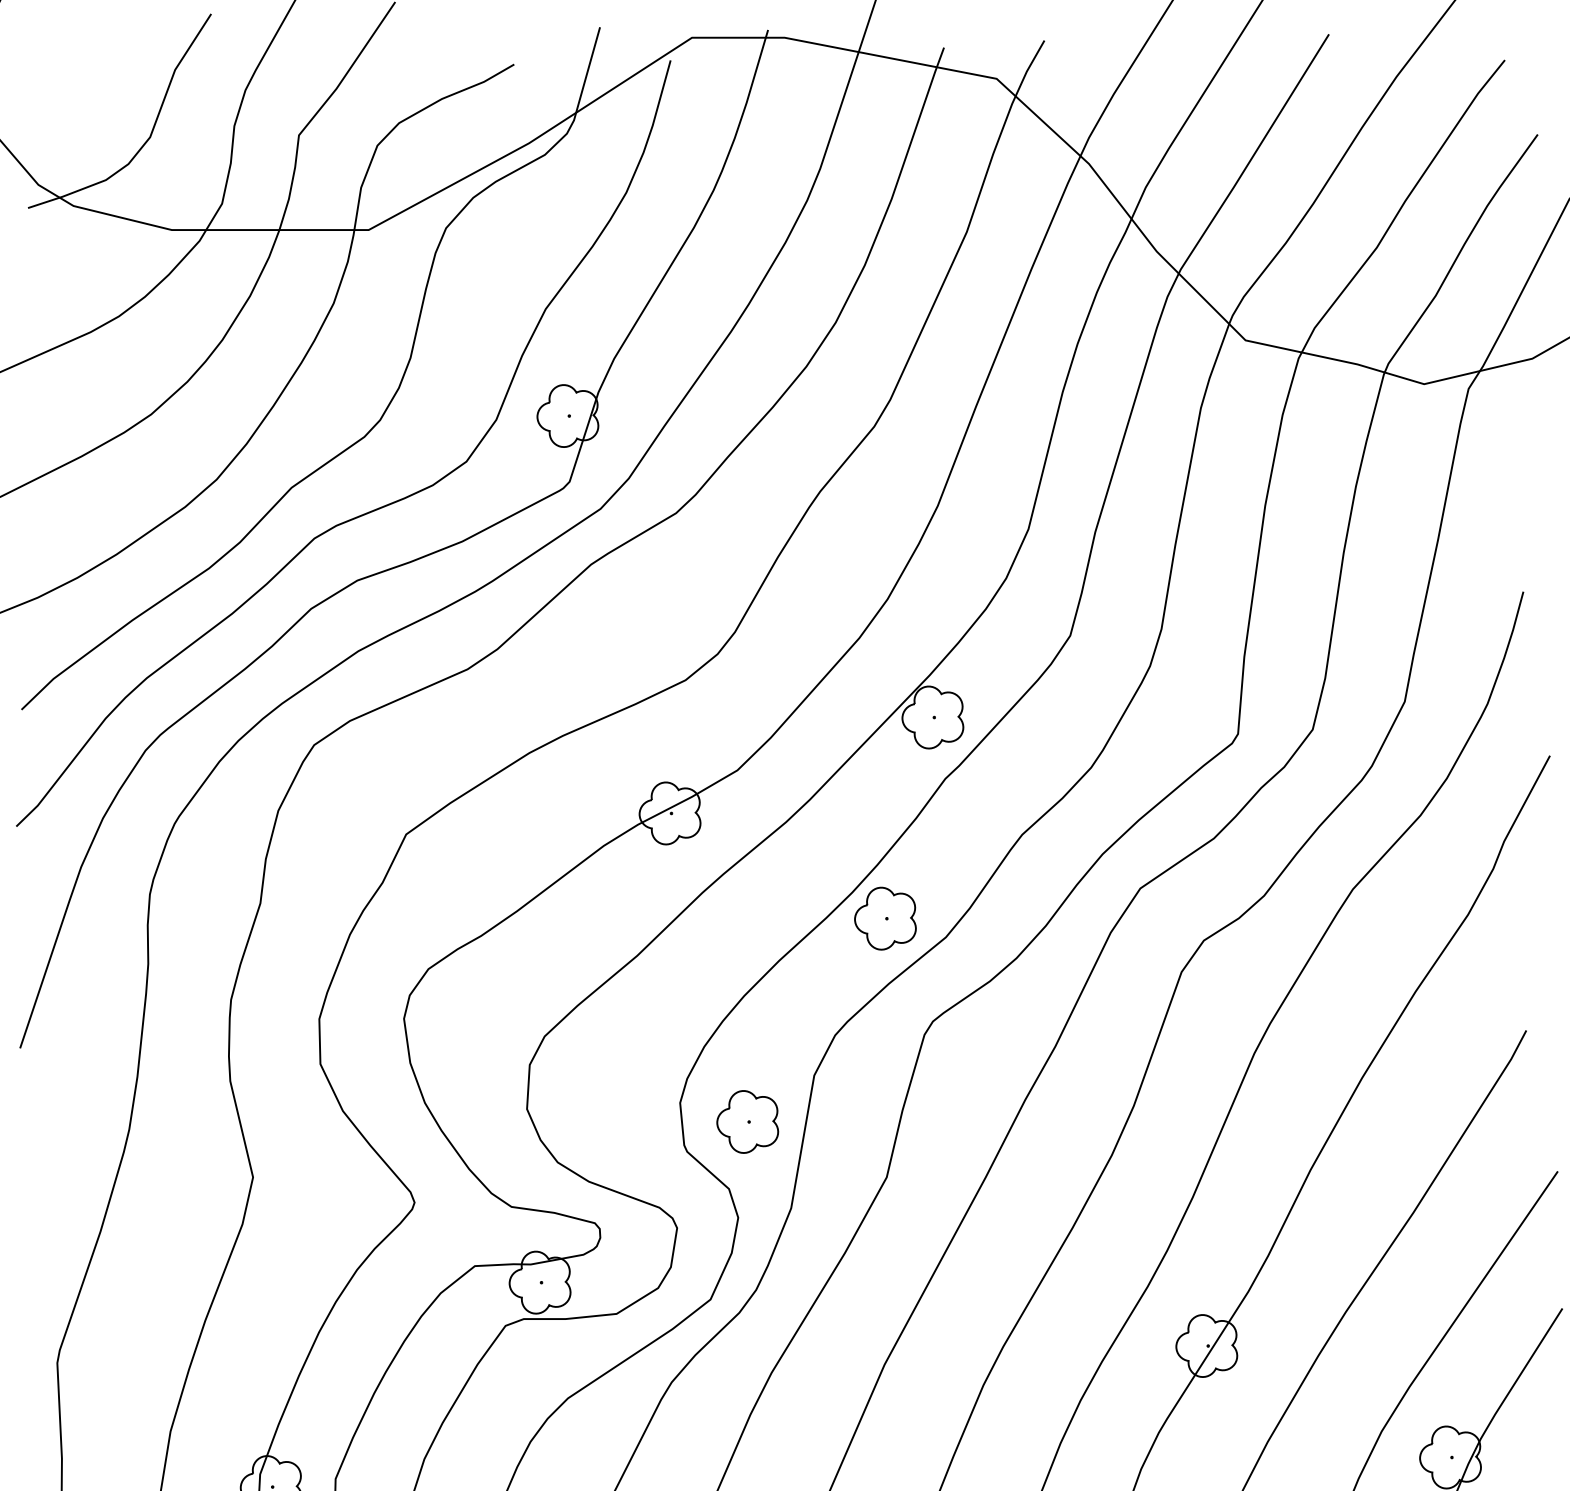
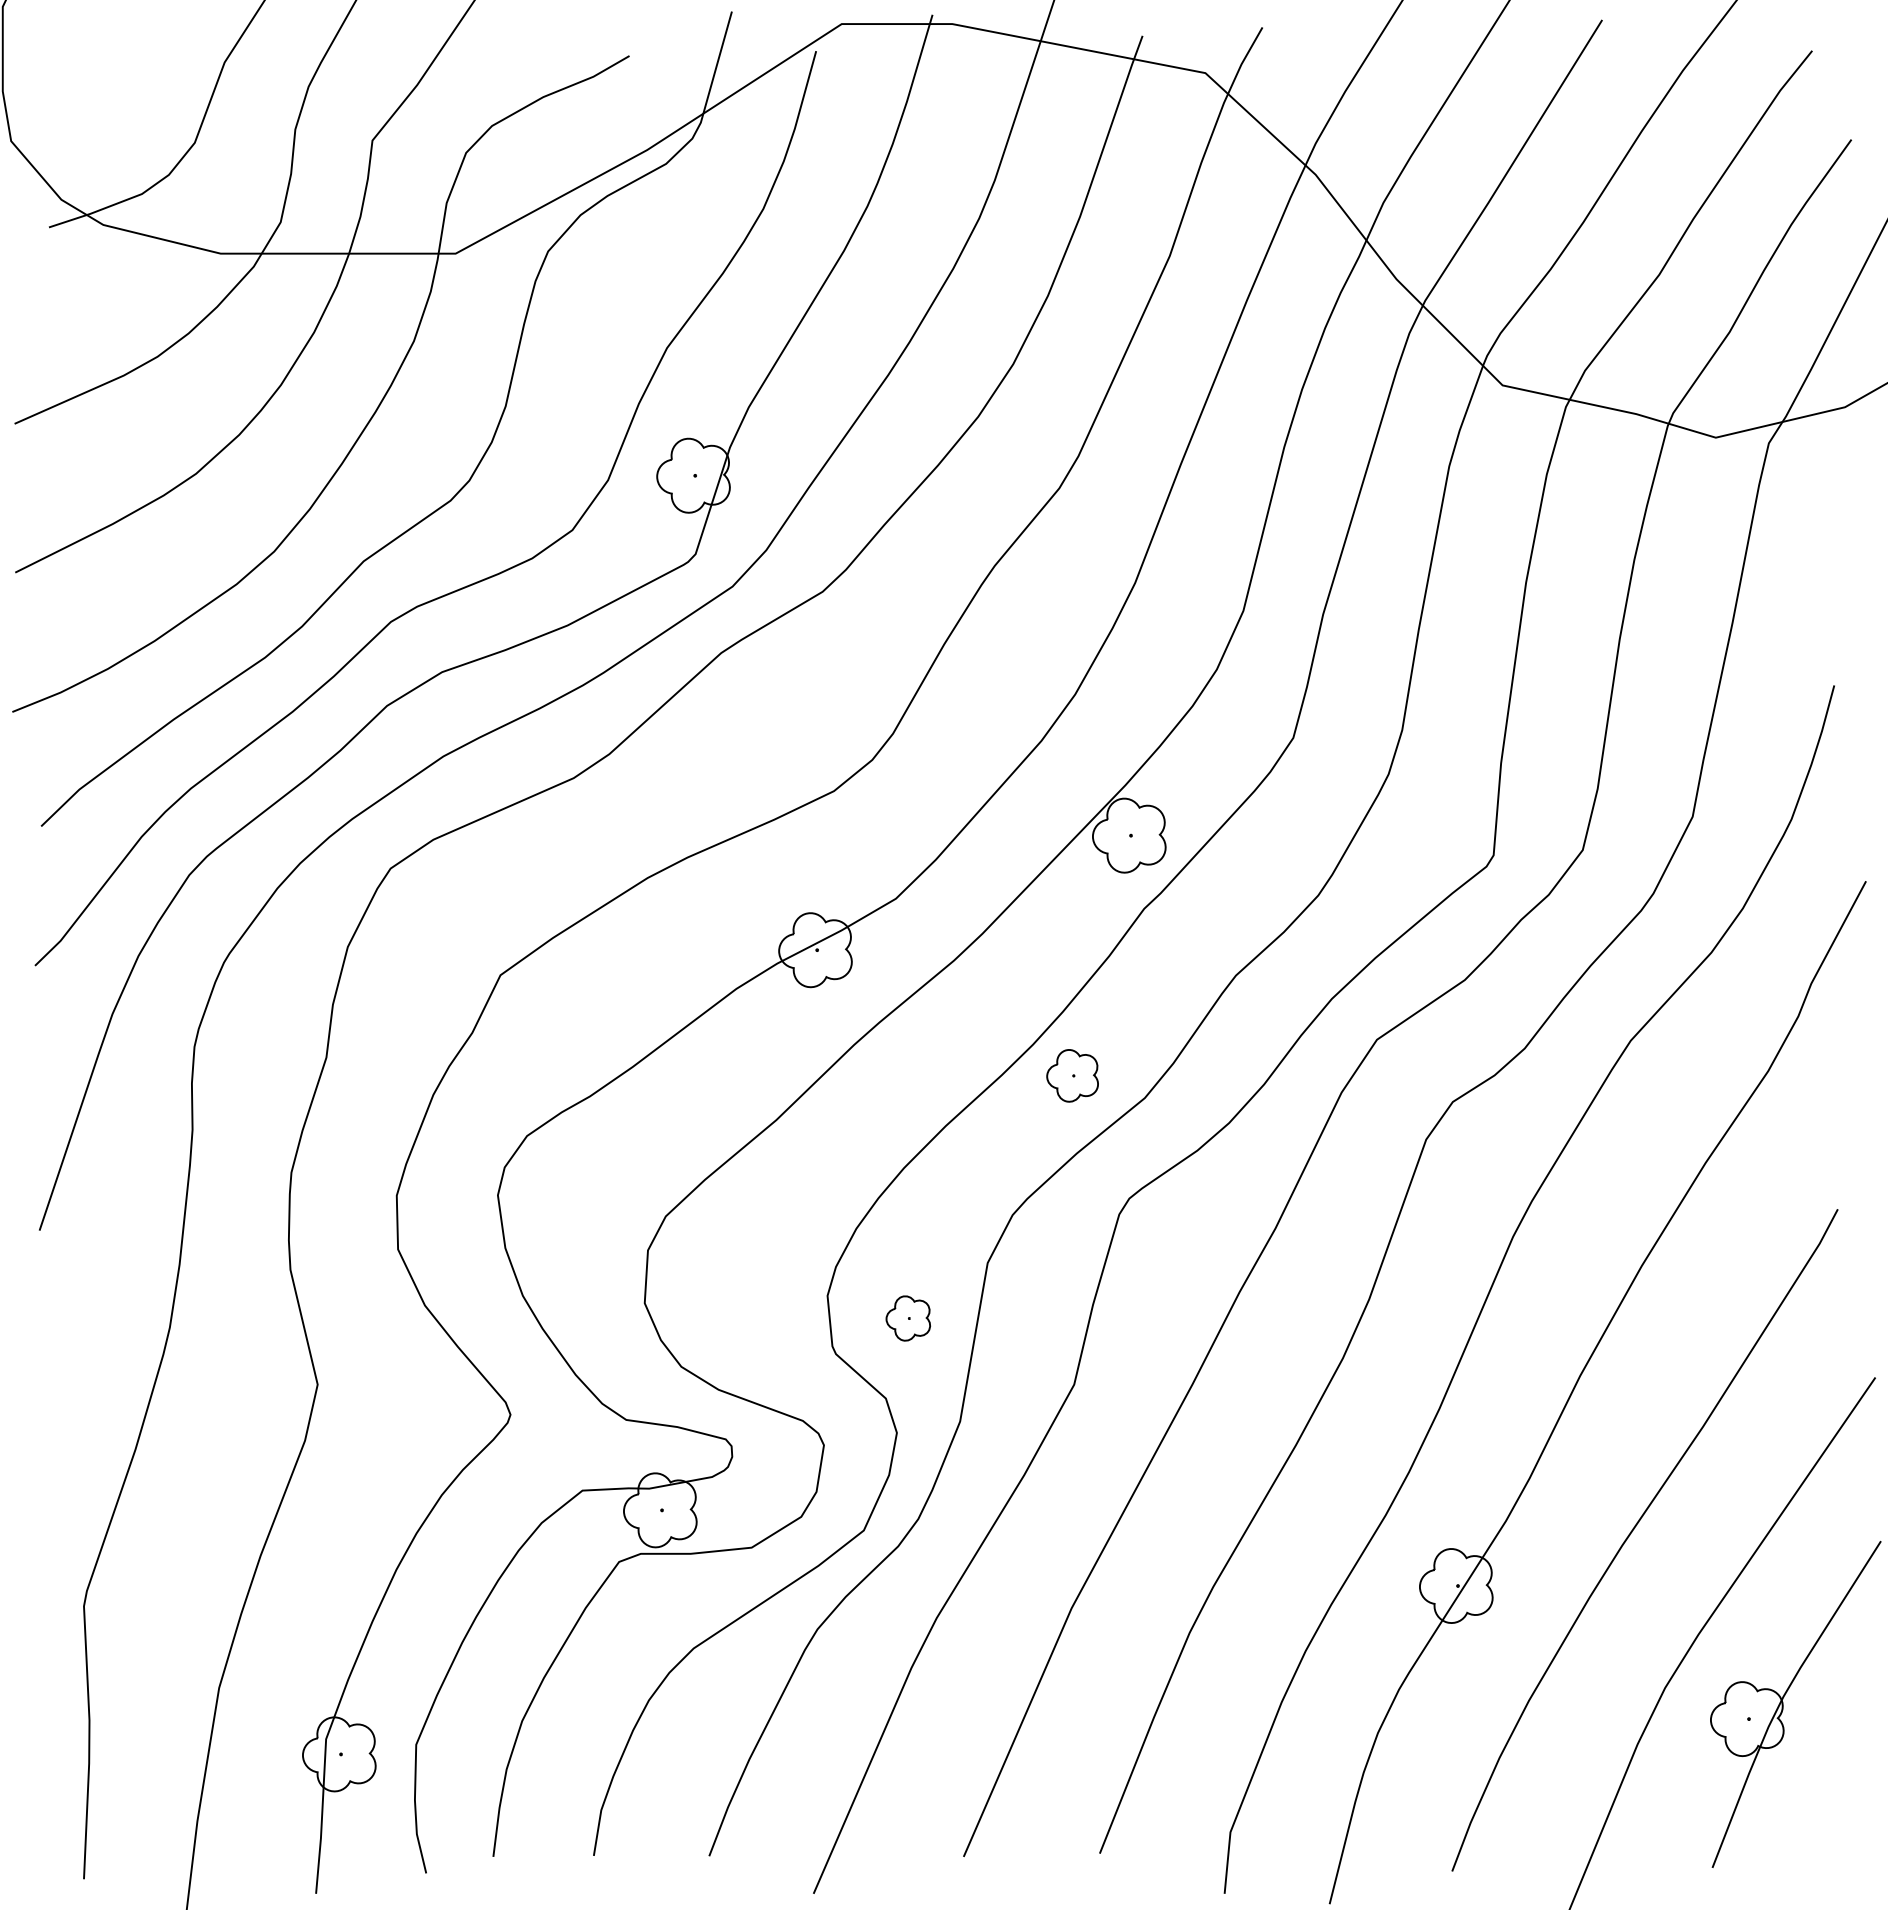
part: (885, 918) -> (1072, 1075), size x0.7
part: (747, 1121) -> (908, 1318), size x0.6

